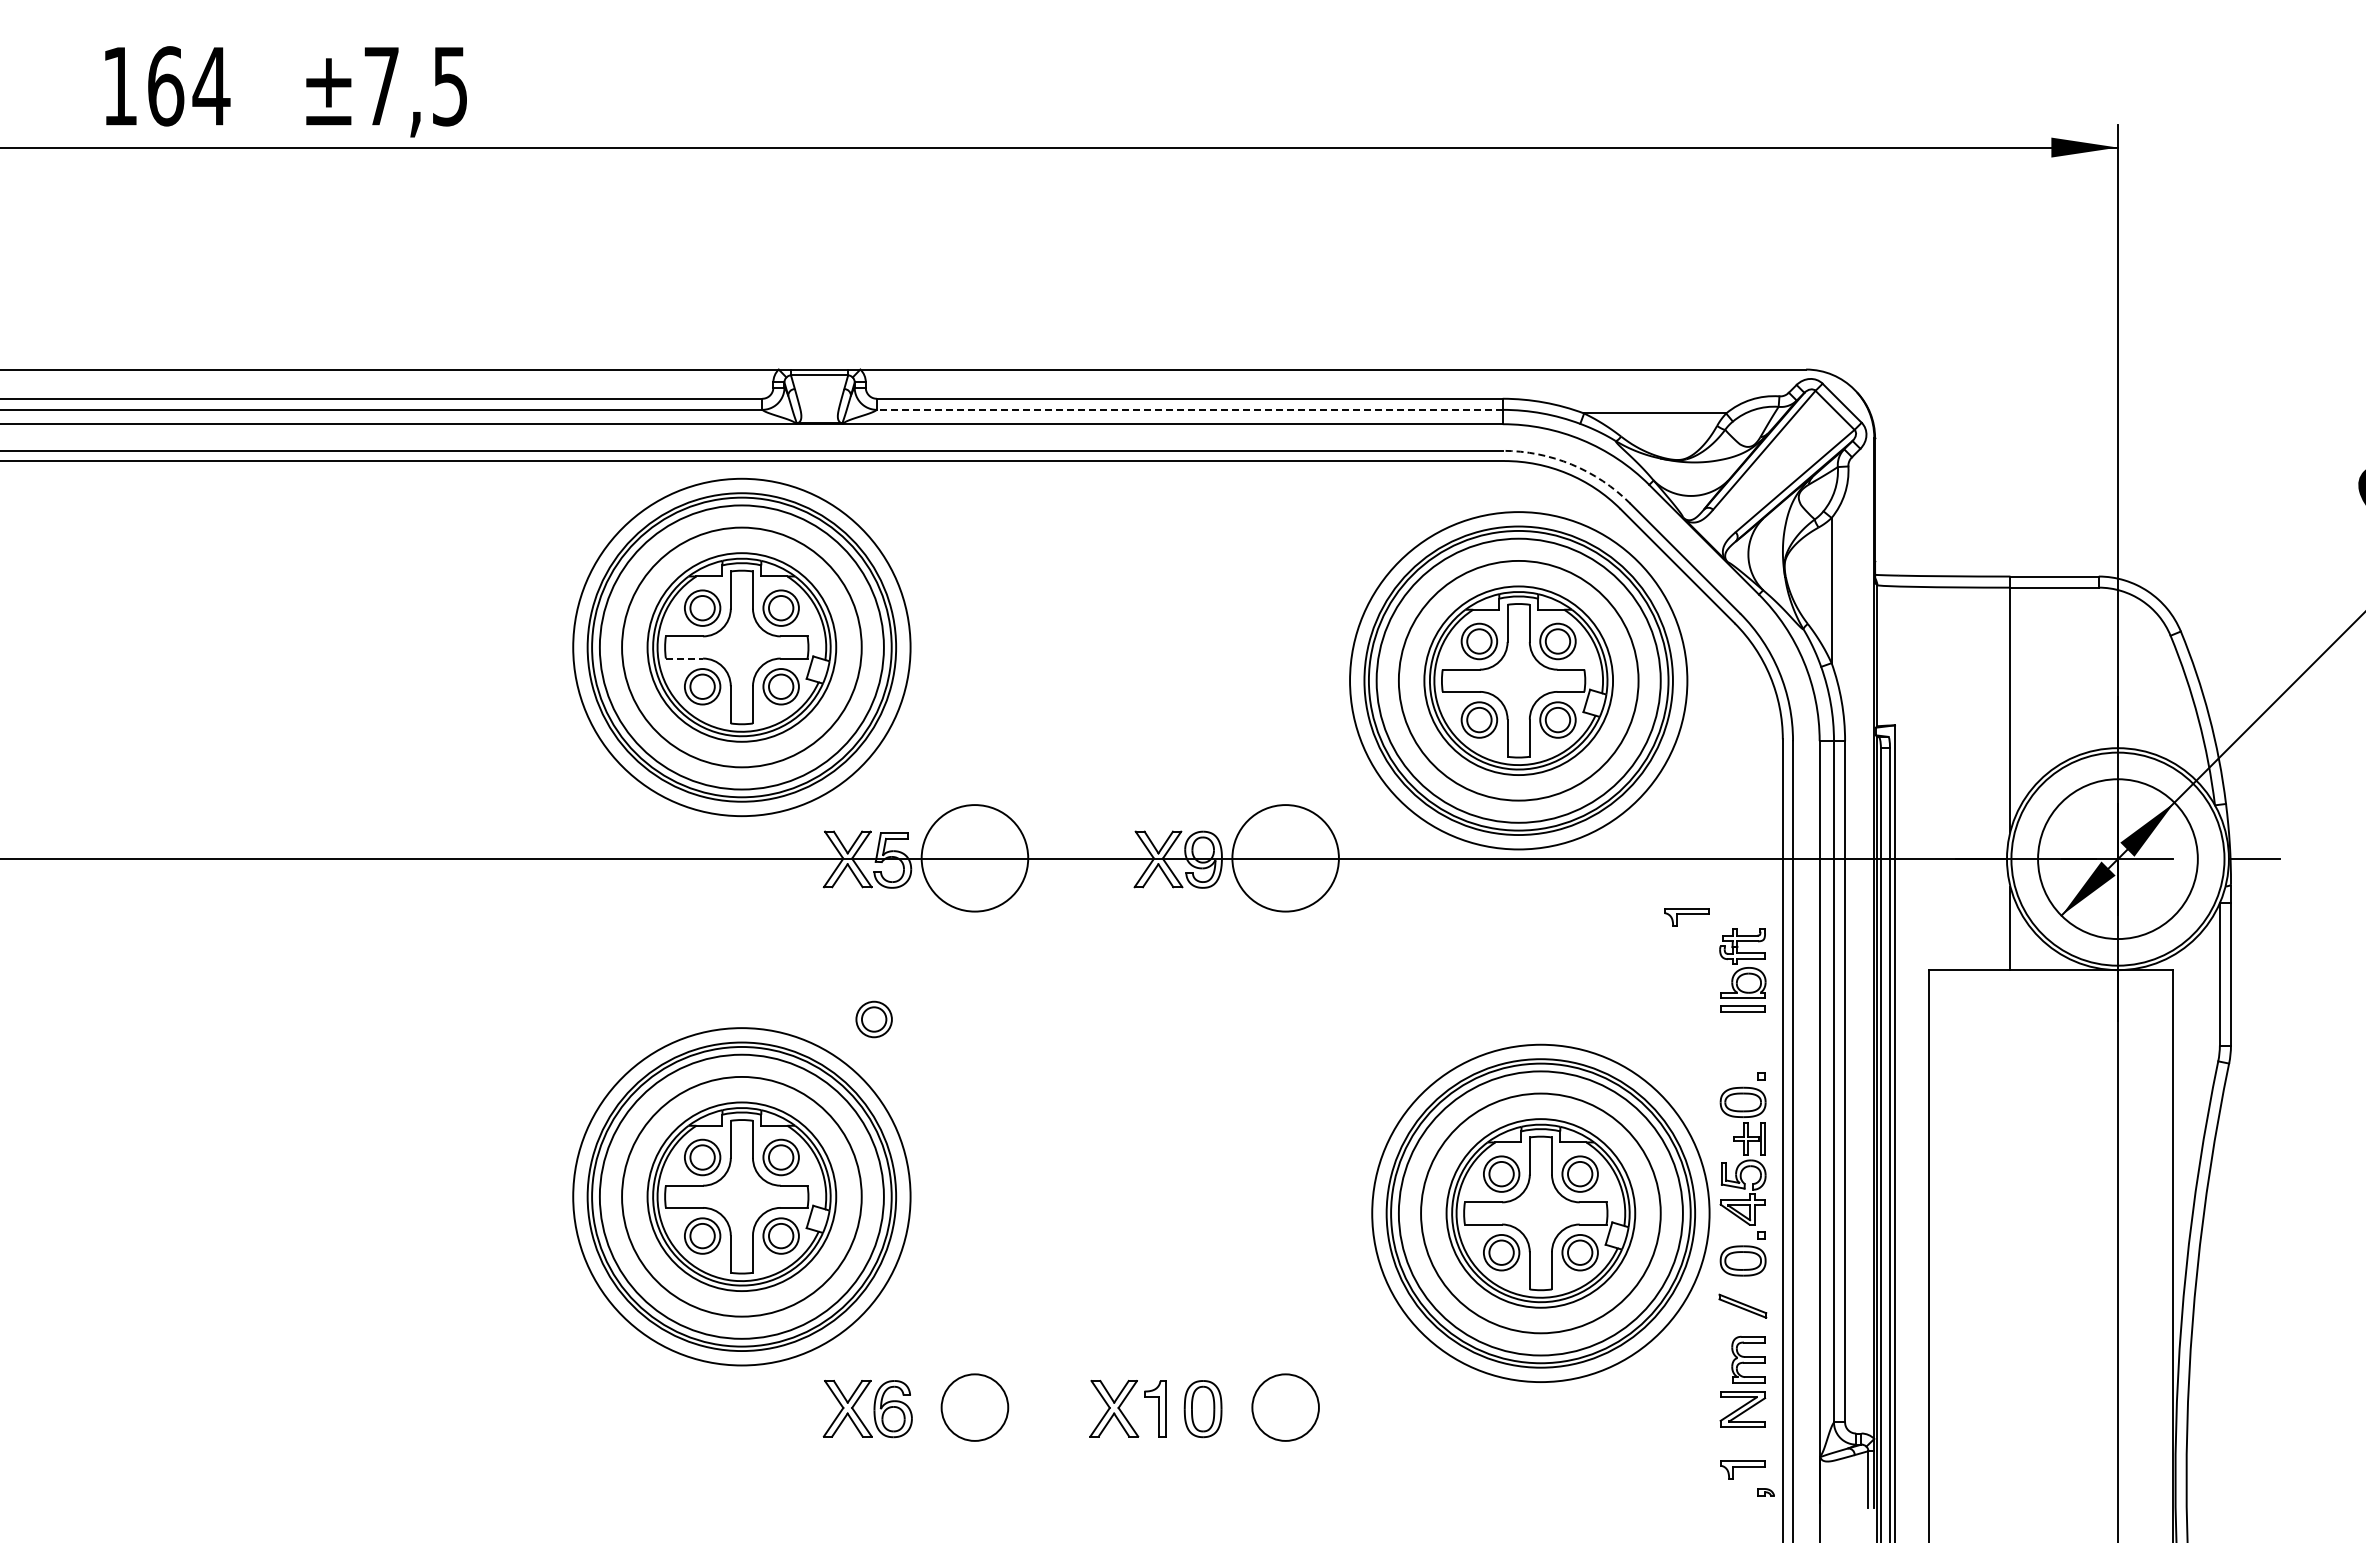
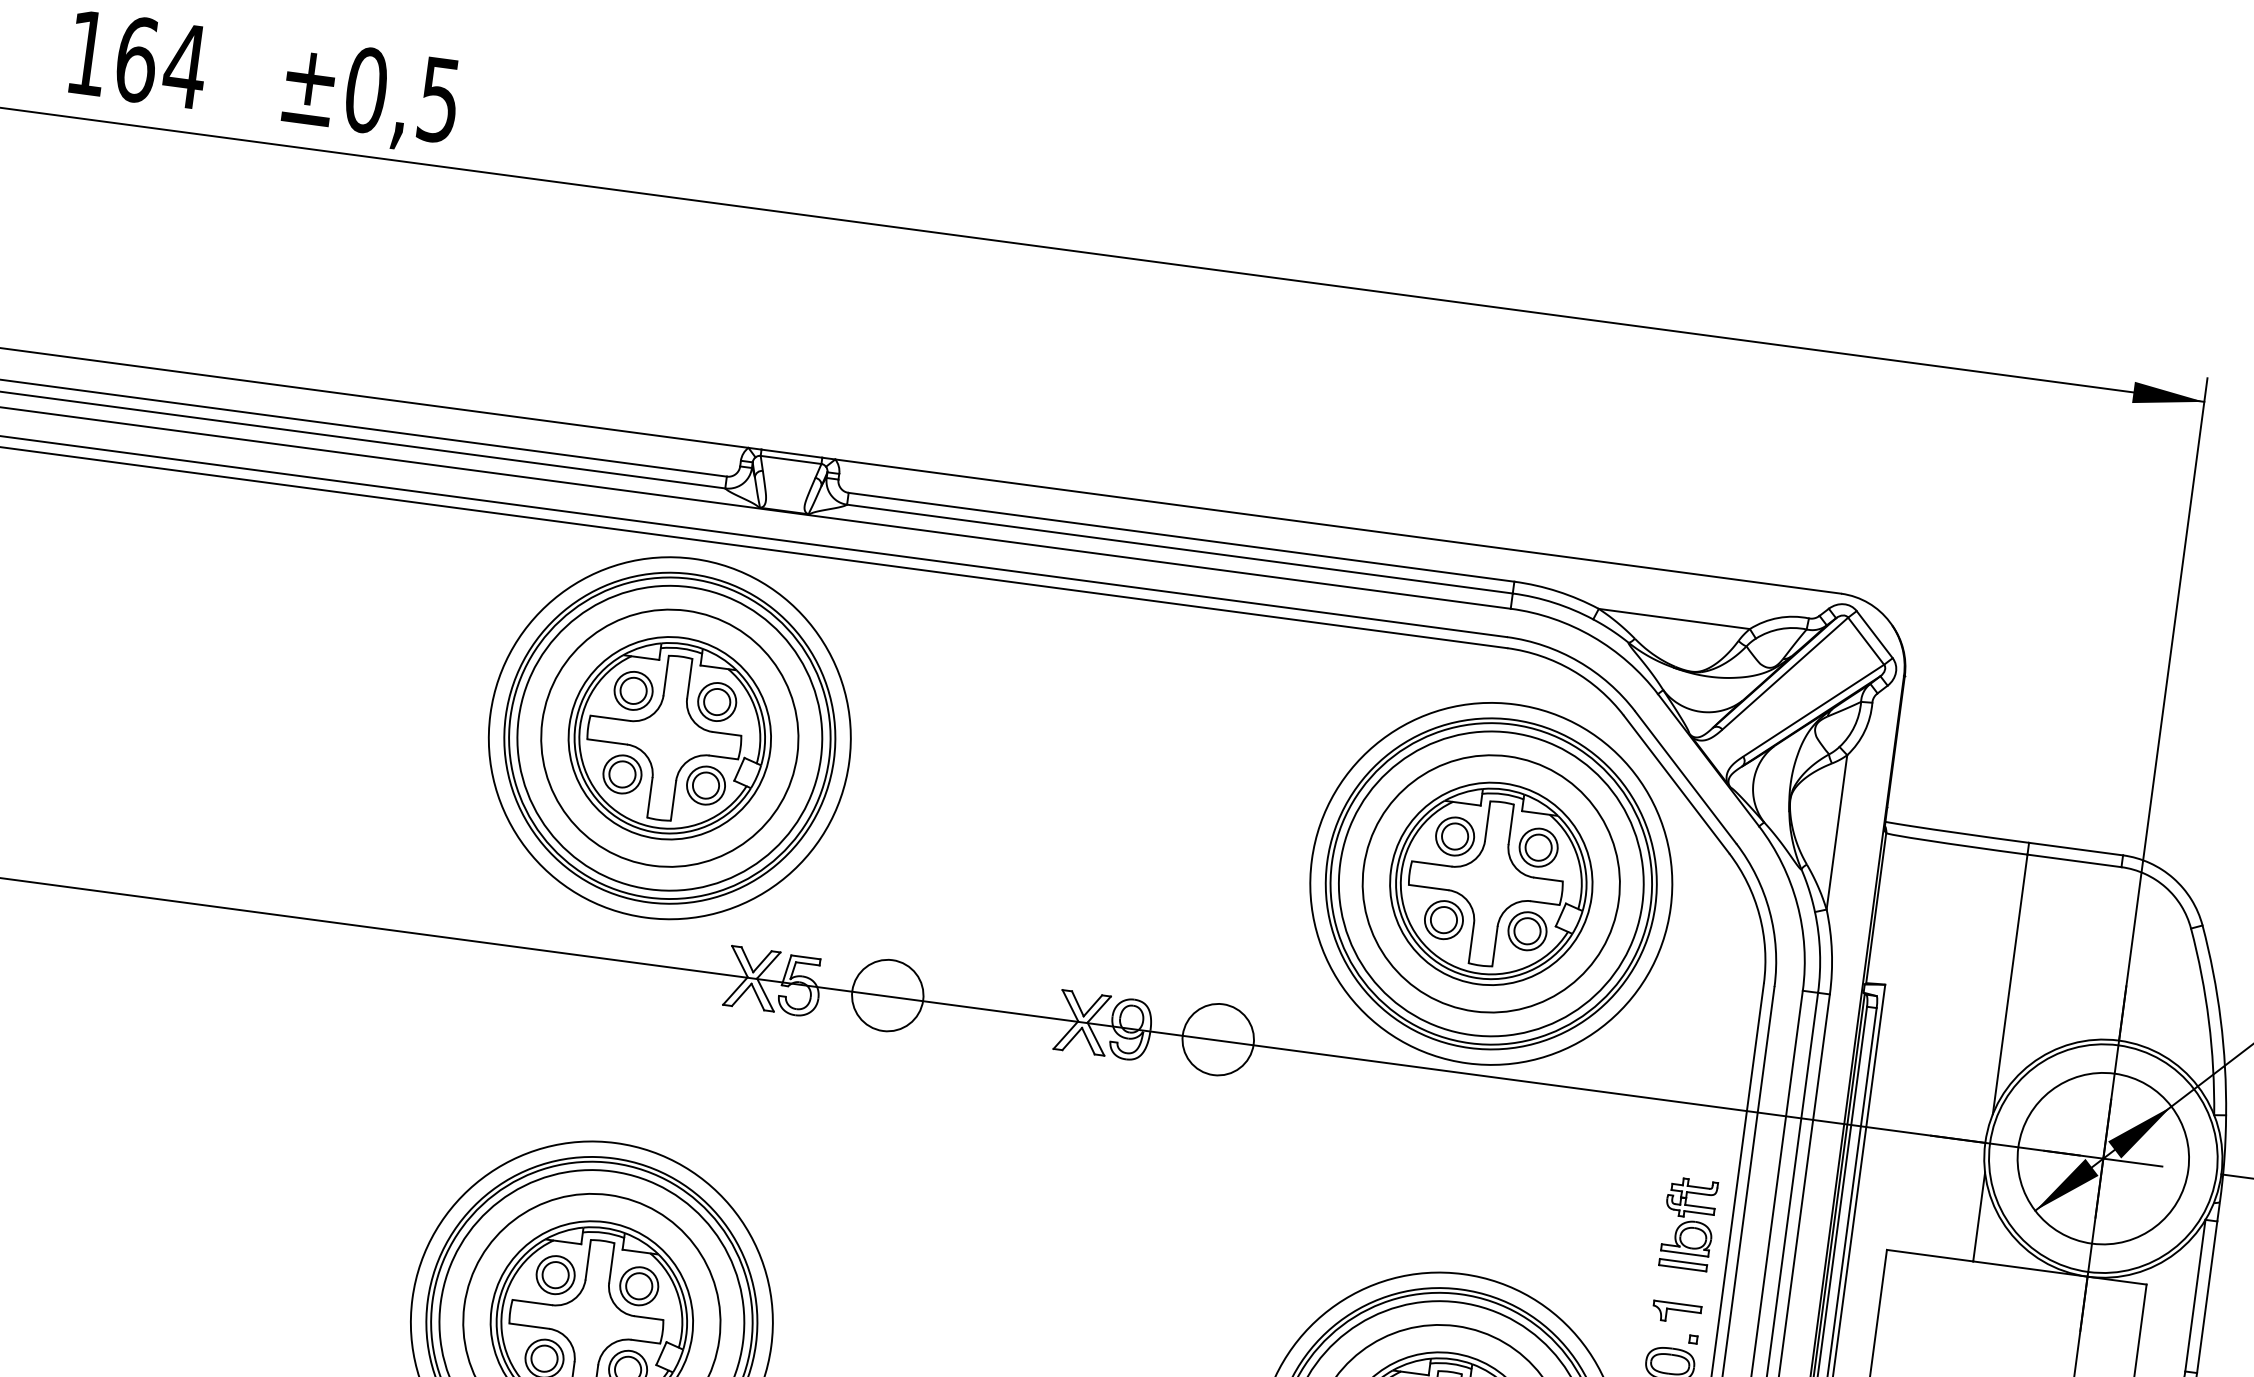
text: (381, 86) -> (366, 90), ±7,5 -> ±0,5
line: (1189, 409) -> (1179, 548), dashed -> solid
arc: (1571, 464) -> (1578, 661), dashed -> solid
line: (684, 658) -> (607, 741), dashed -> solid
circle: (974, 858) -> (887, 995), size x0.62
circle: (1285, 858) -> (1218, 1039), size x0.62
part: (1686, 917) -> (1676, 1313), moved
part: (873, 1019) -> (757, 1152), removed

